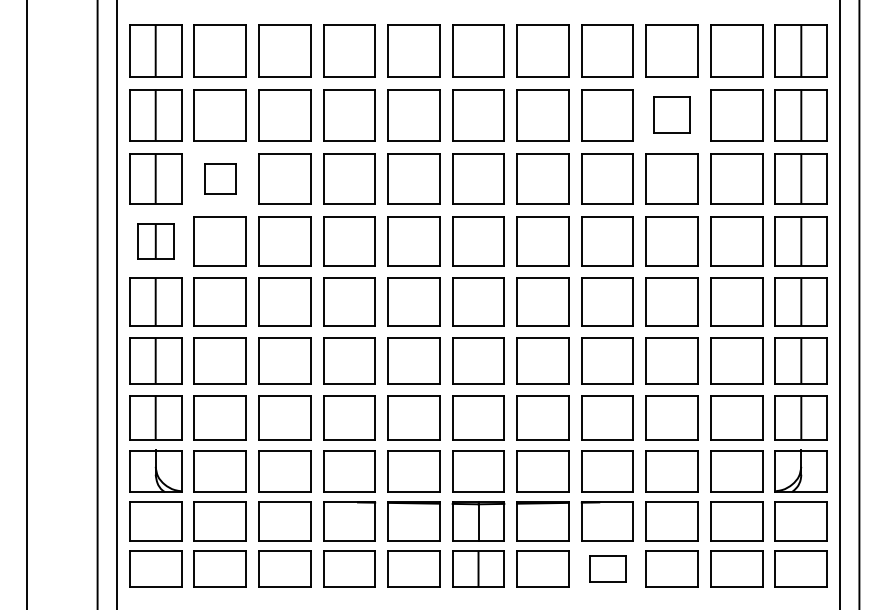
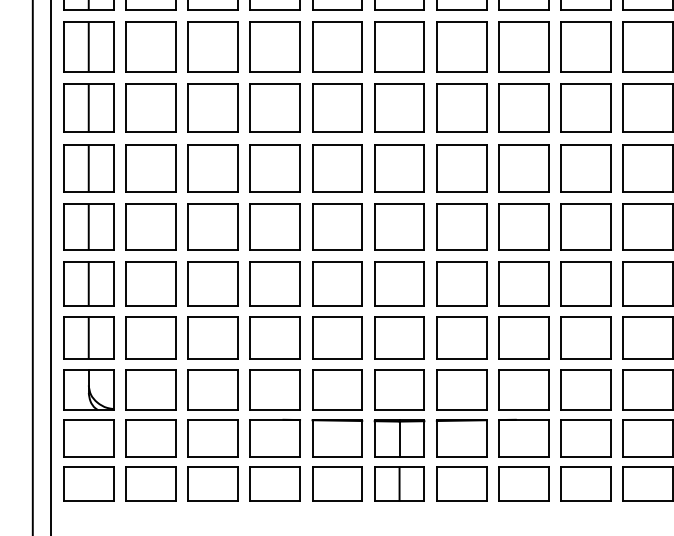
part: (671, 115) -> (585, 47), size x1.43
part: (219, 178) -> (150, 107), size x1.67
part: (155, 241) -> (88, 168), size x1.43
part: (607, 568) -> (523, 483), size x1.43

